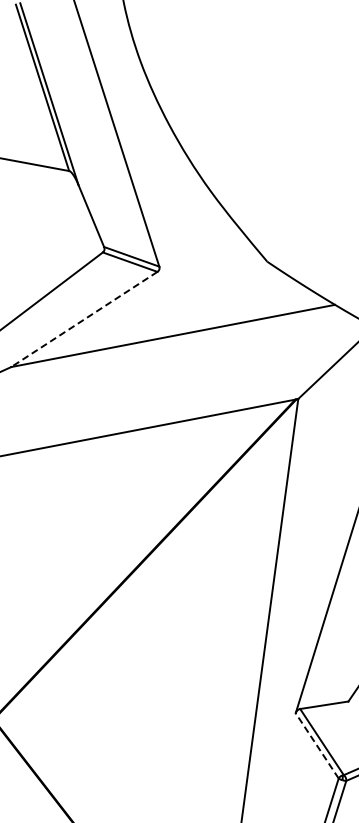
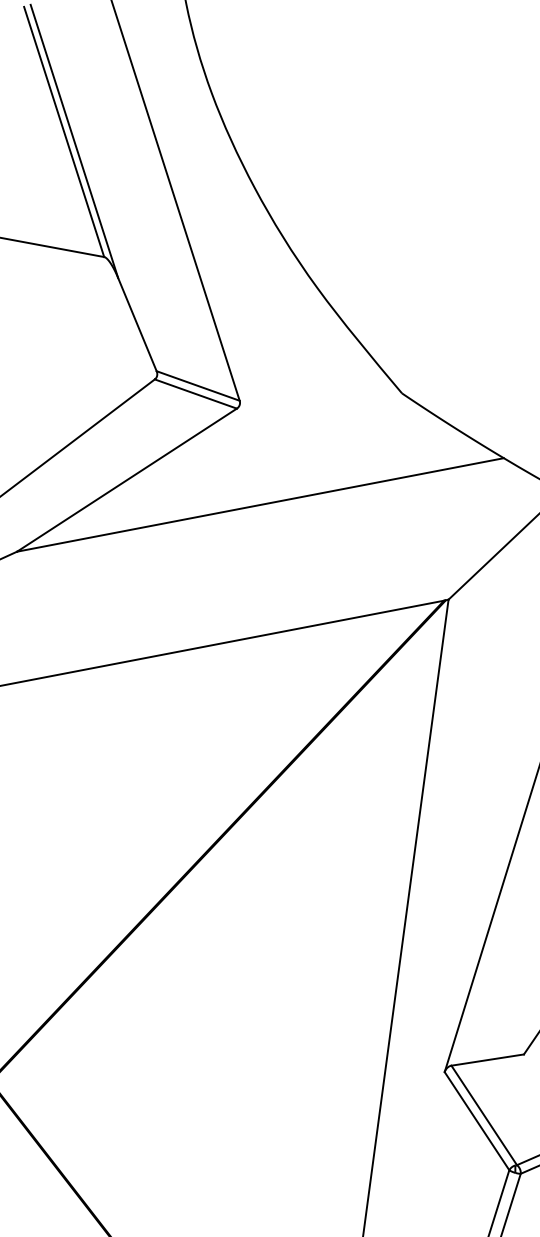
line: (83, 319) -> (125, 480), dashed -> solid
line: (316, 745) -> (475, 1120), dashed -> solid

